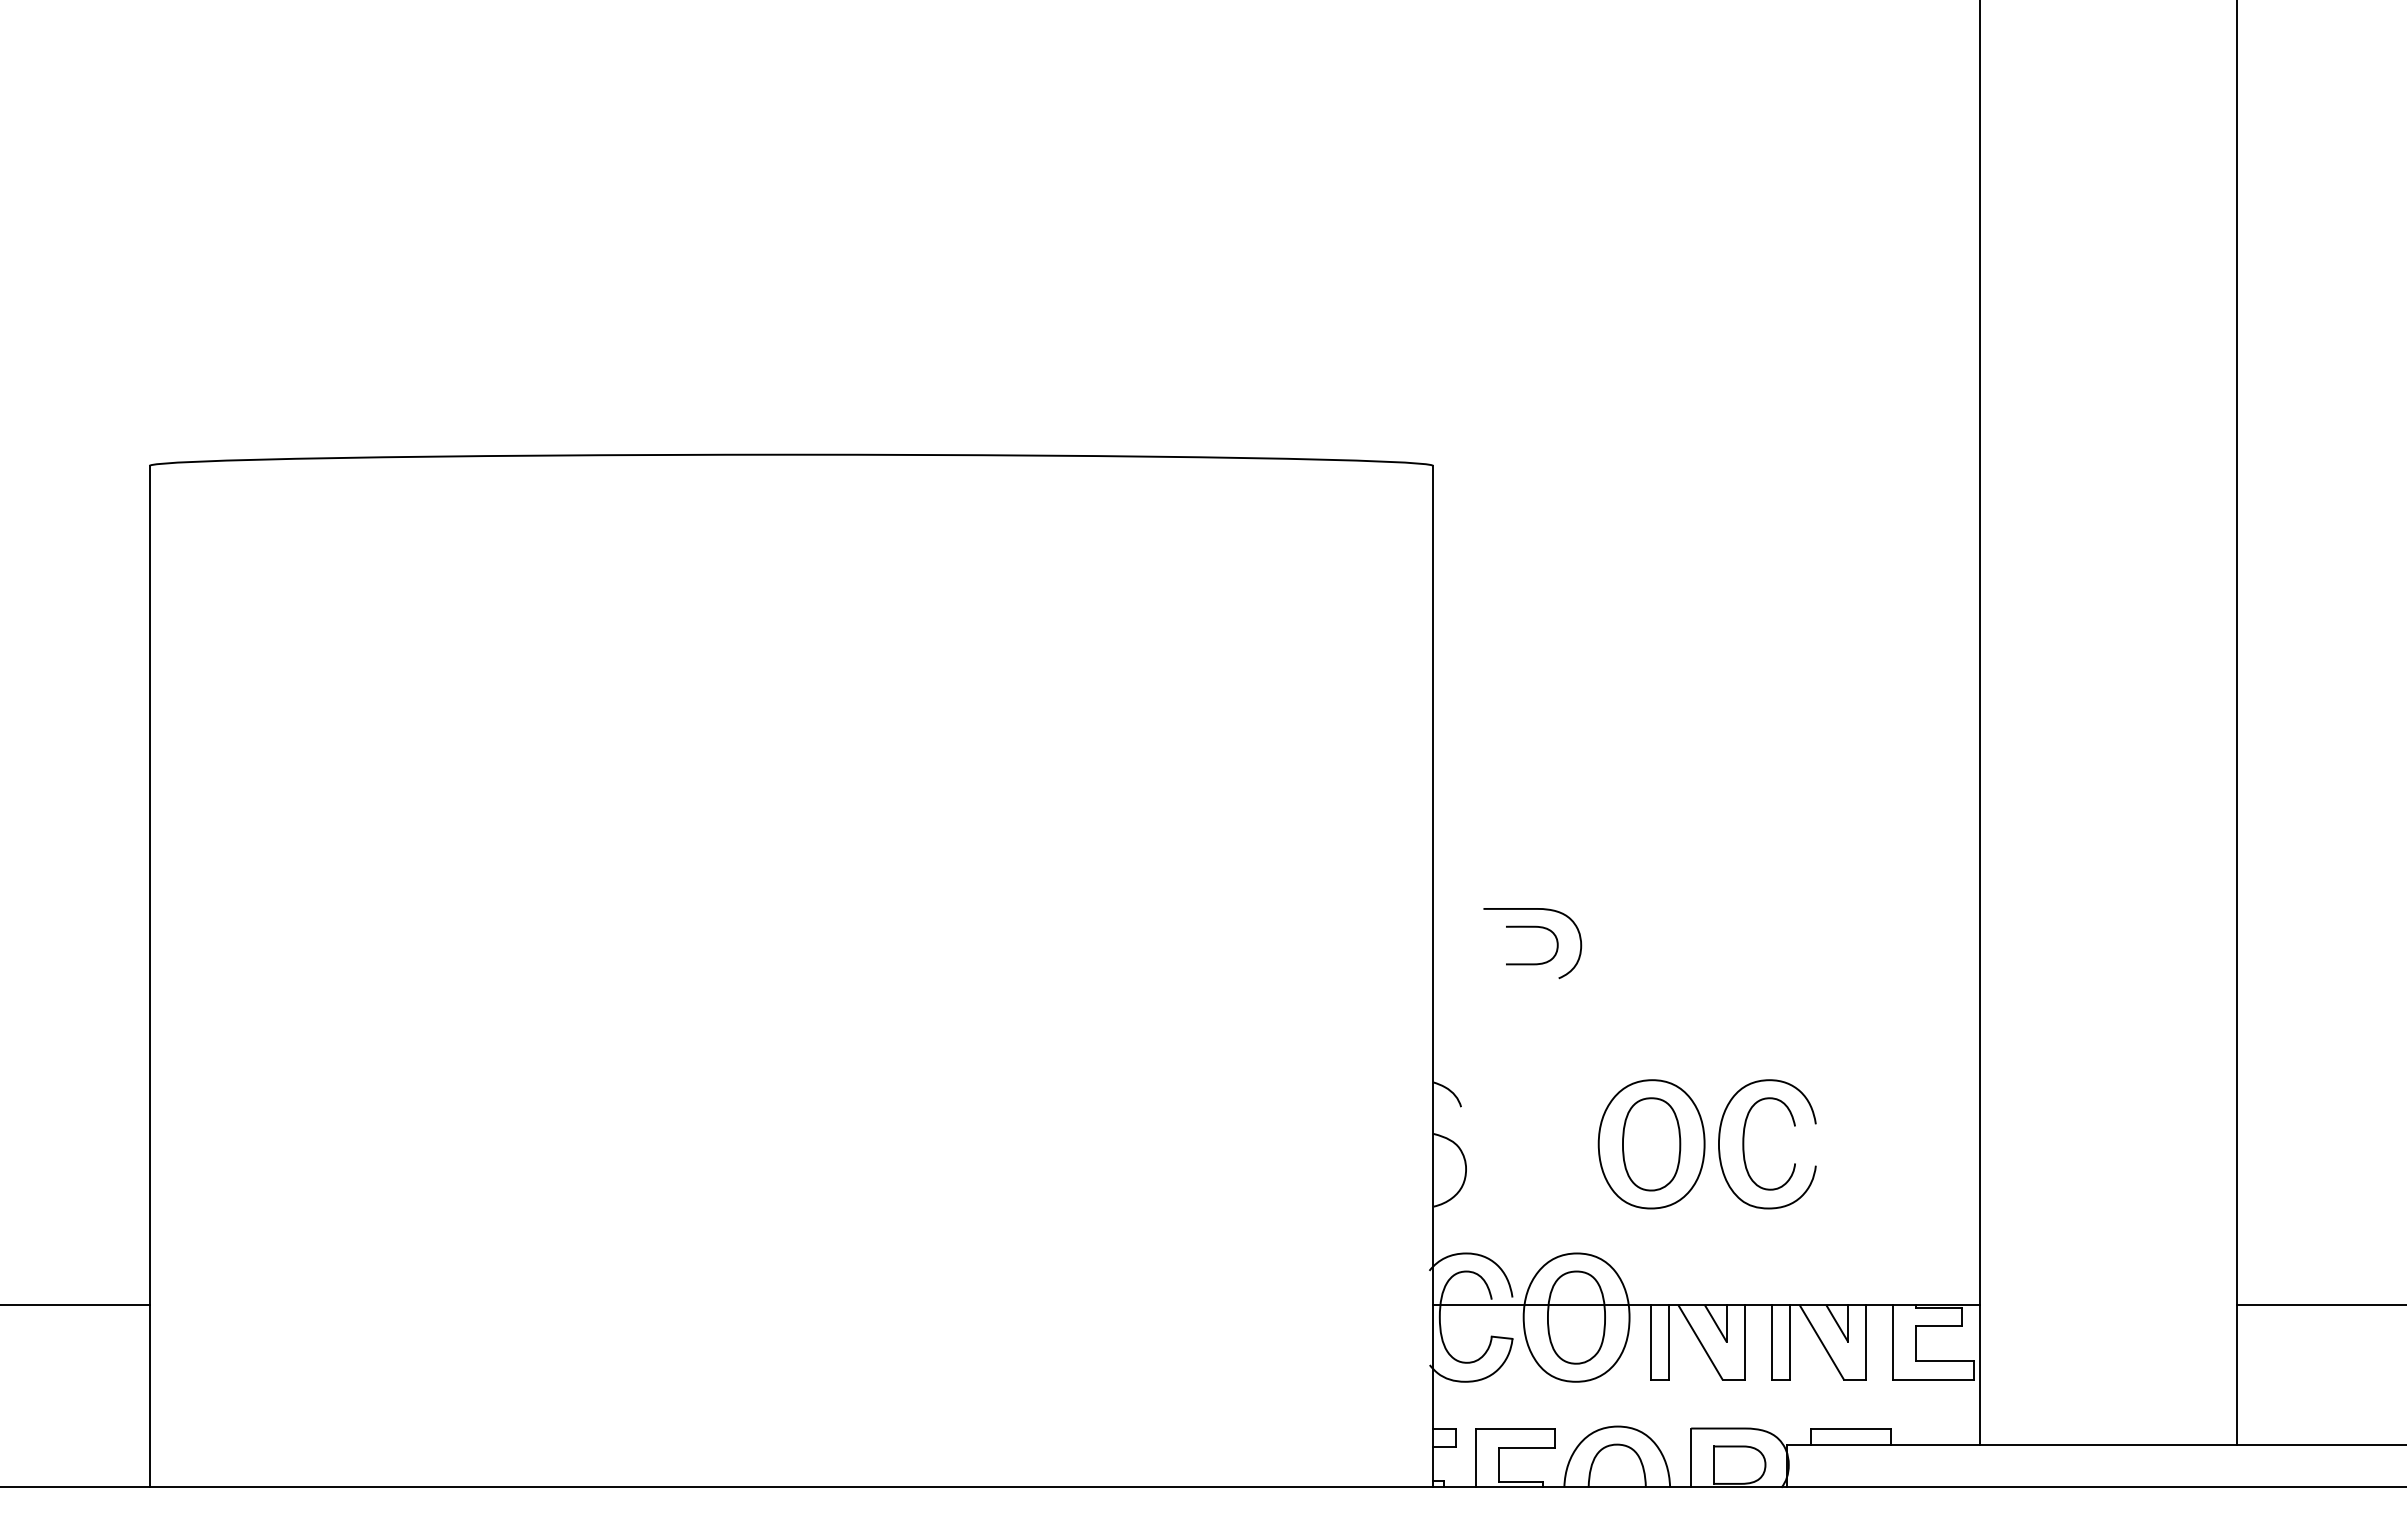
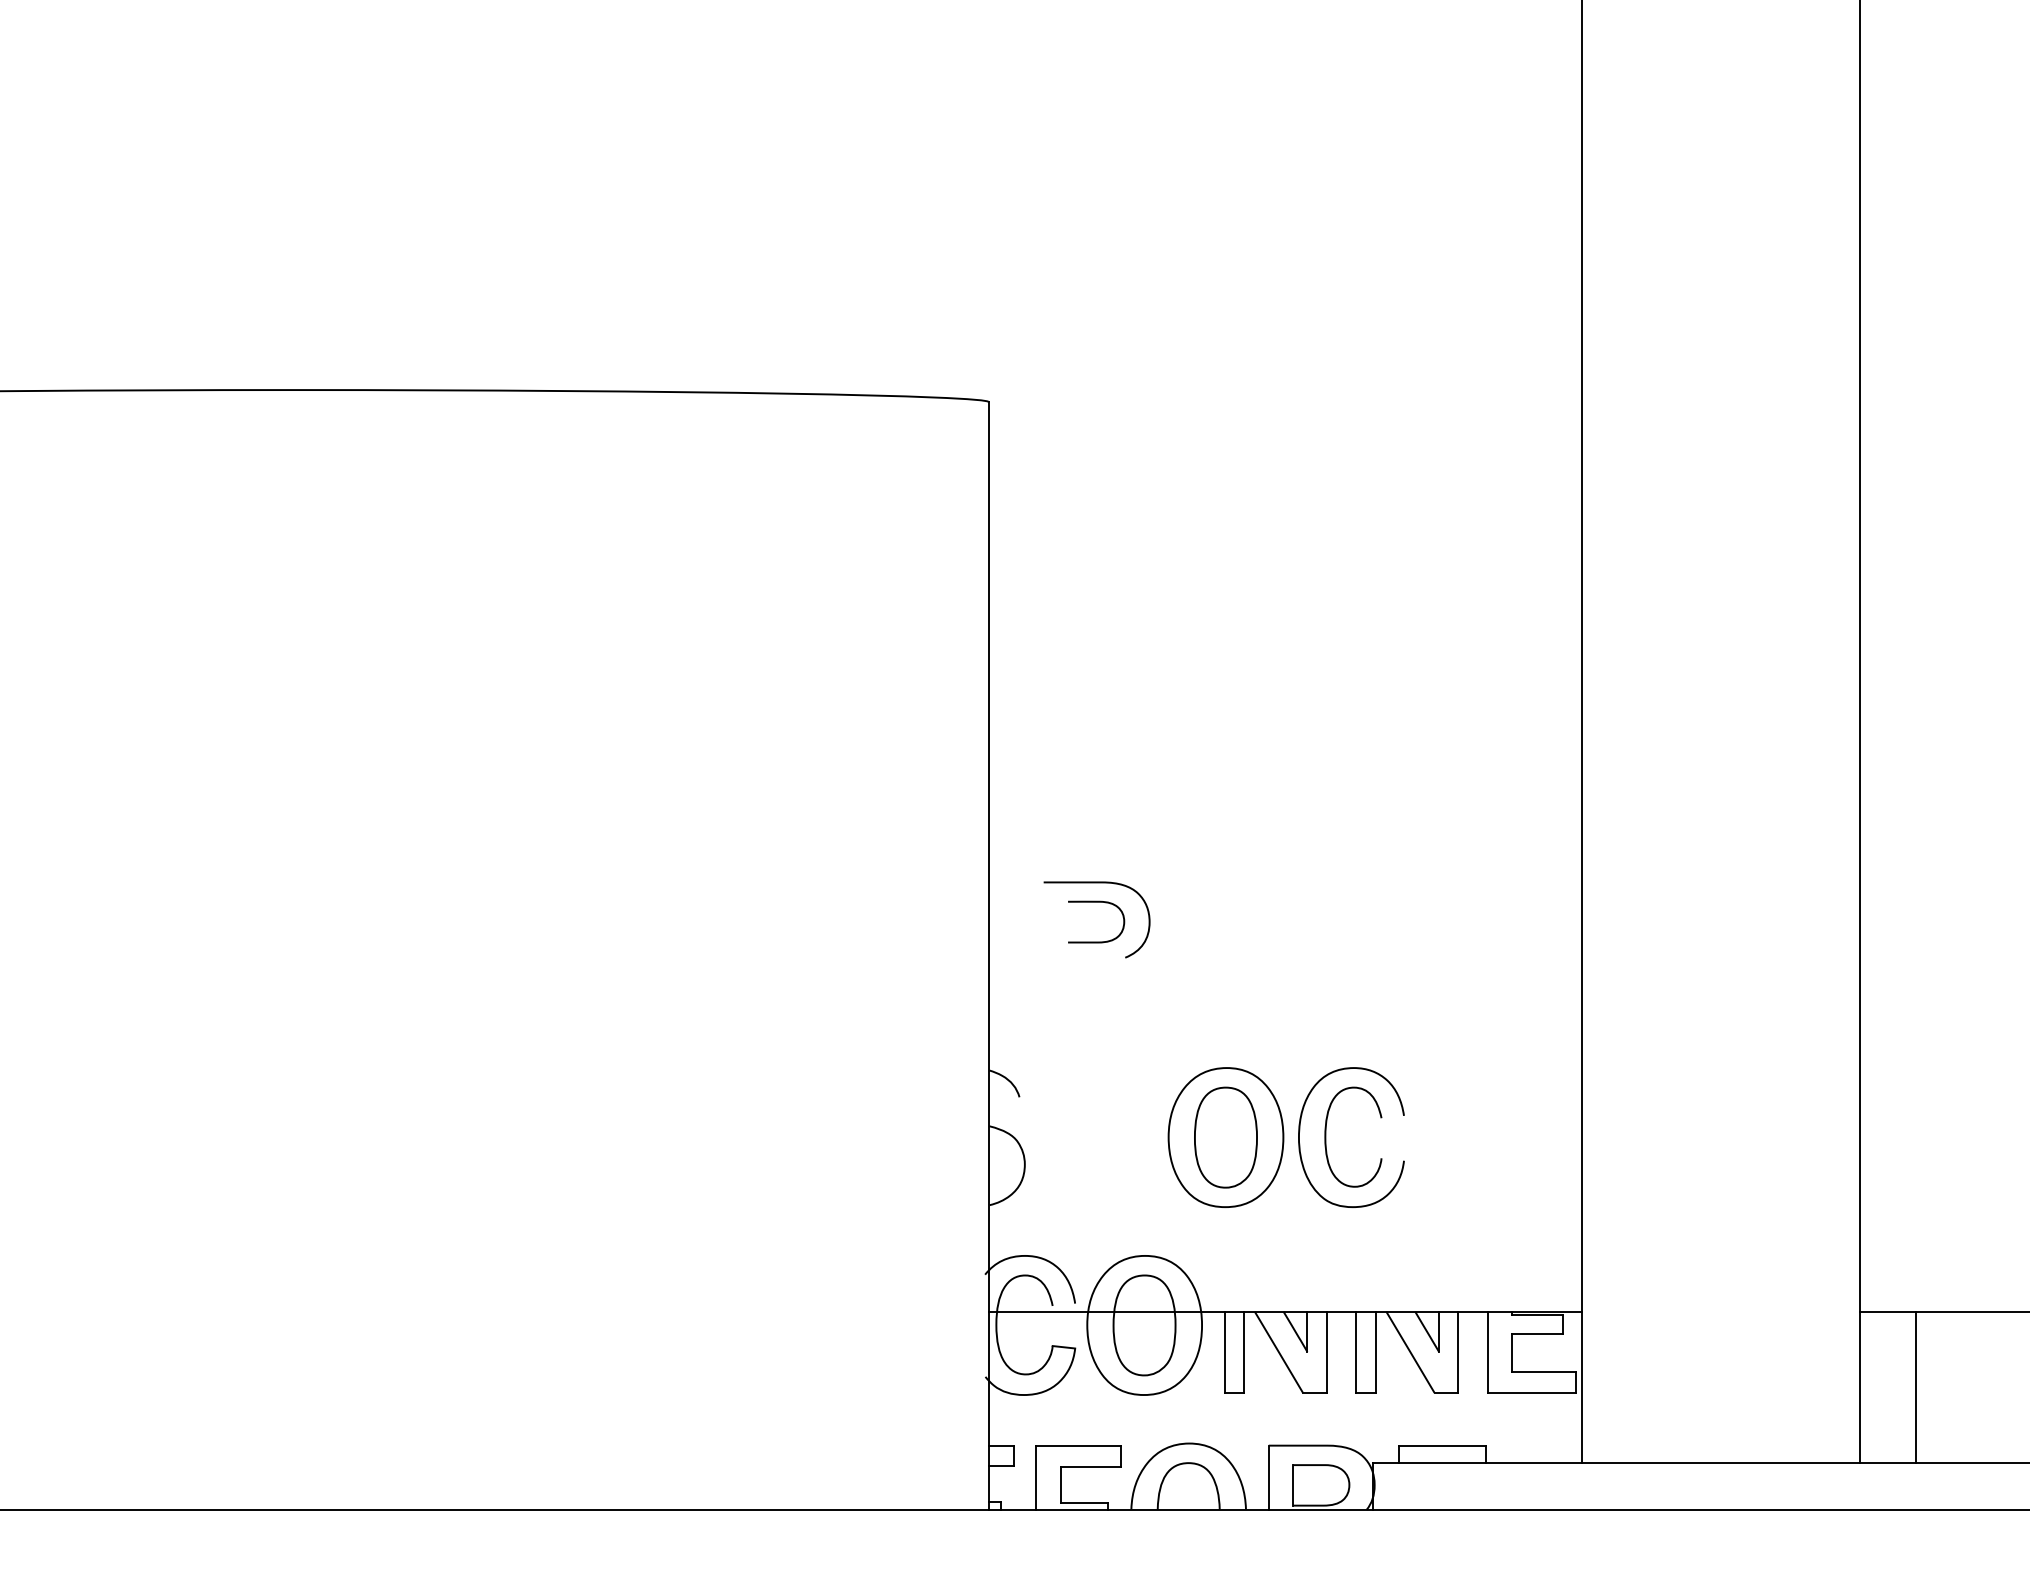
line: (2288, 1374) -> (1916, 1387), added

